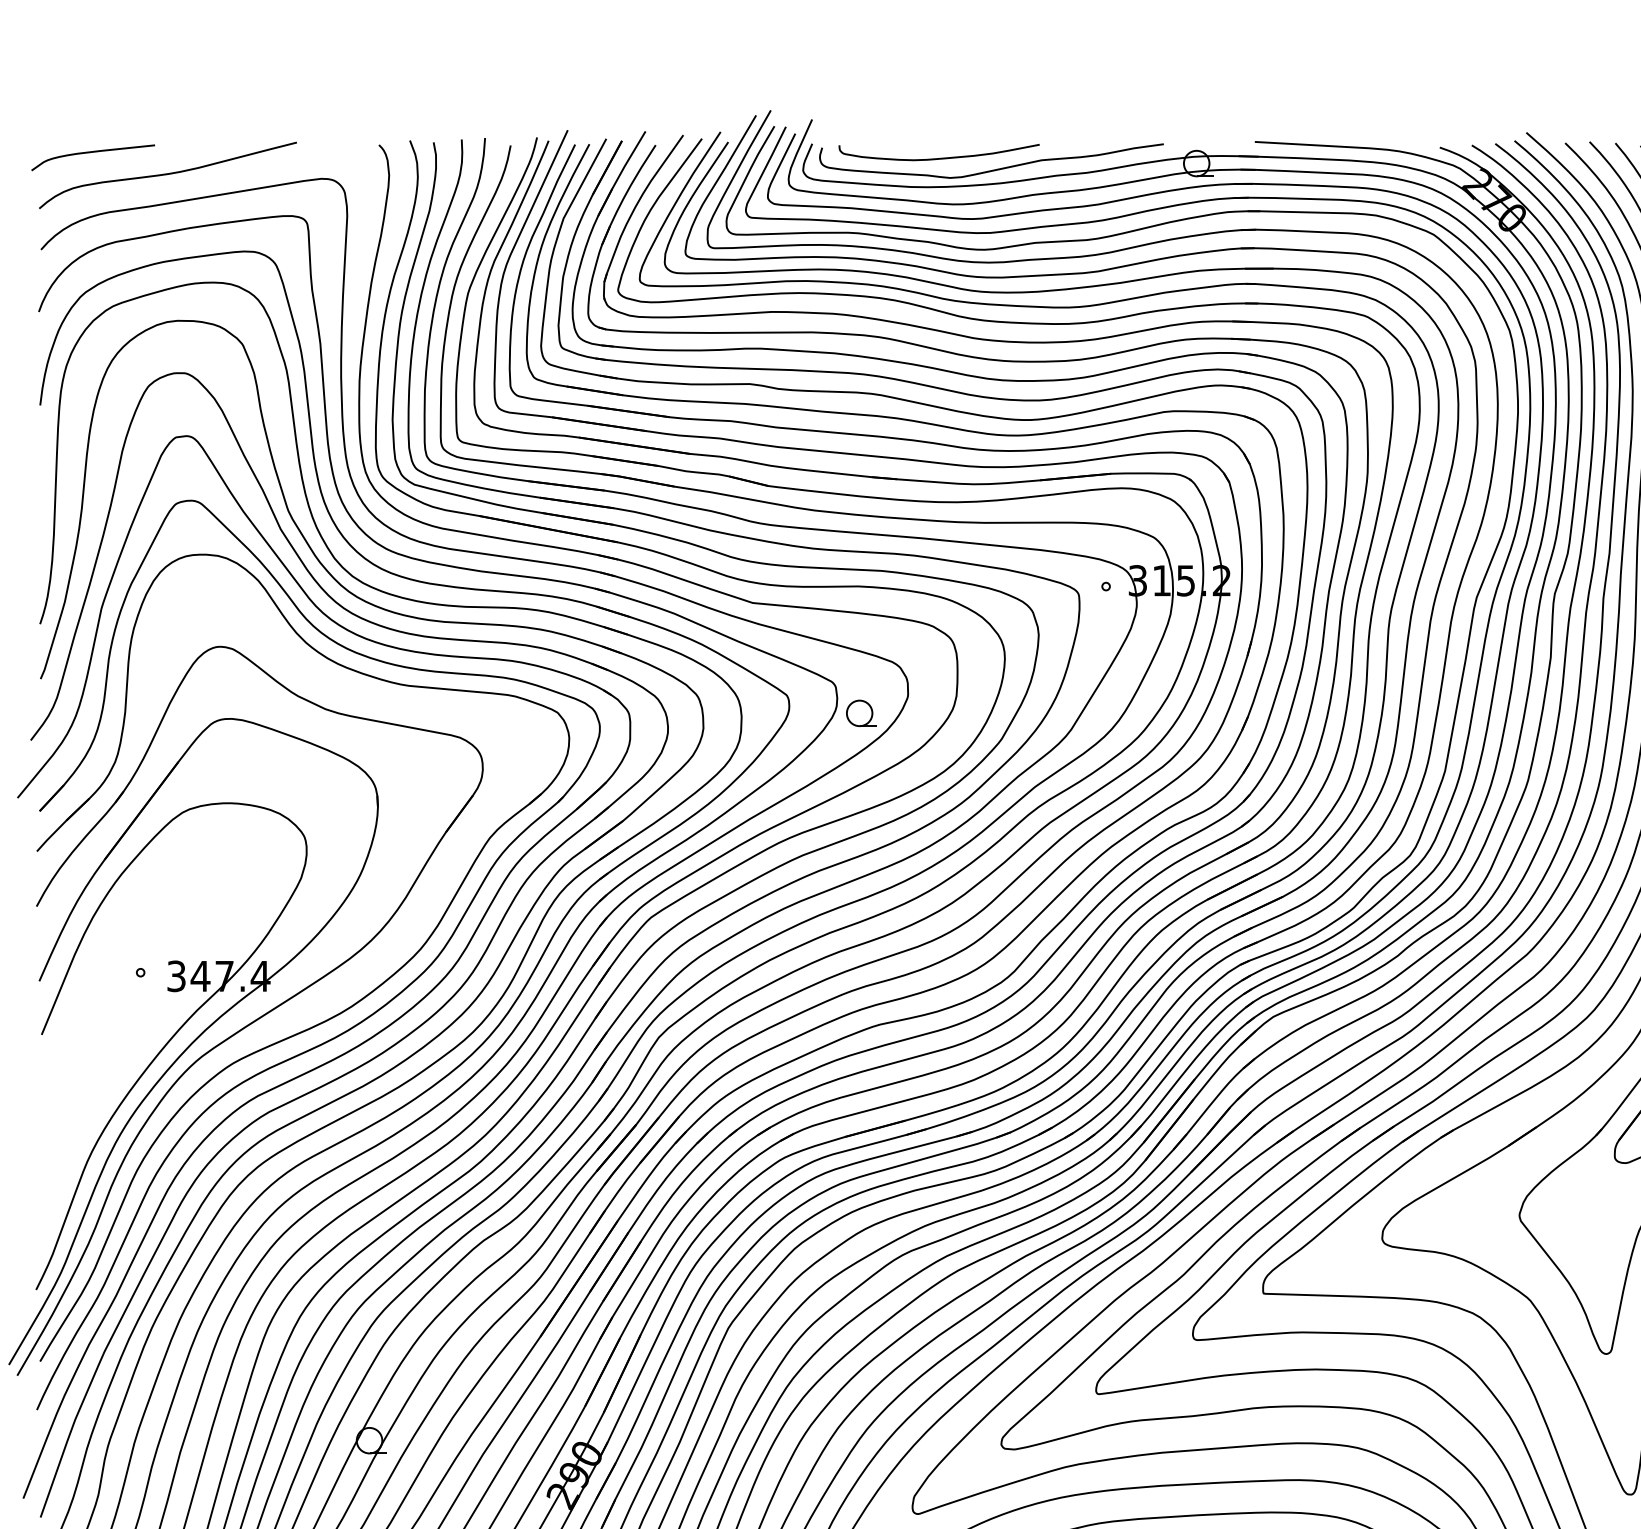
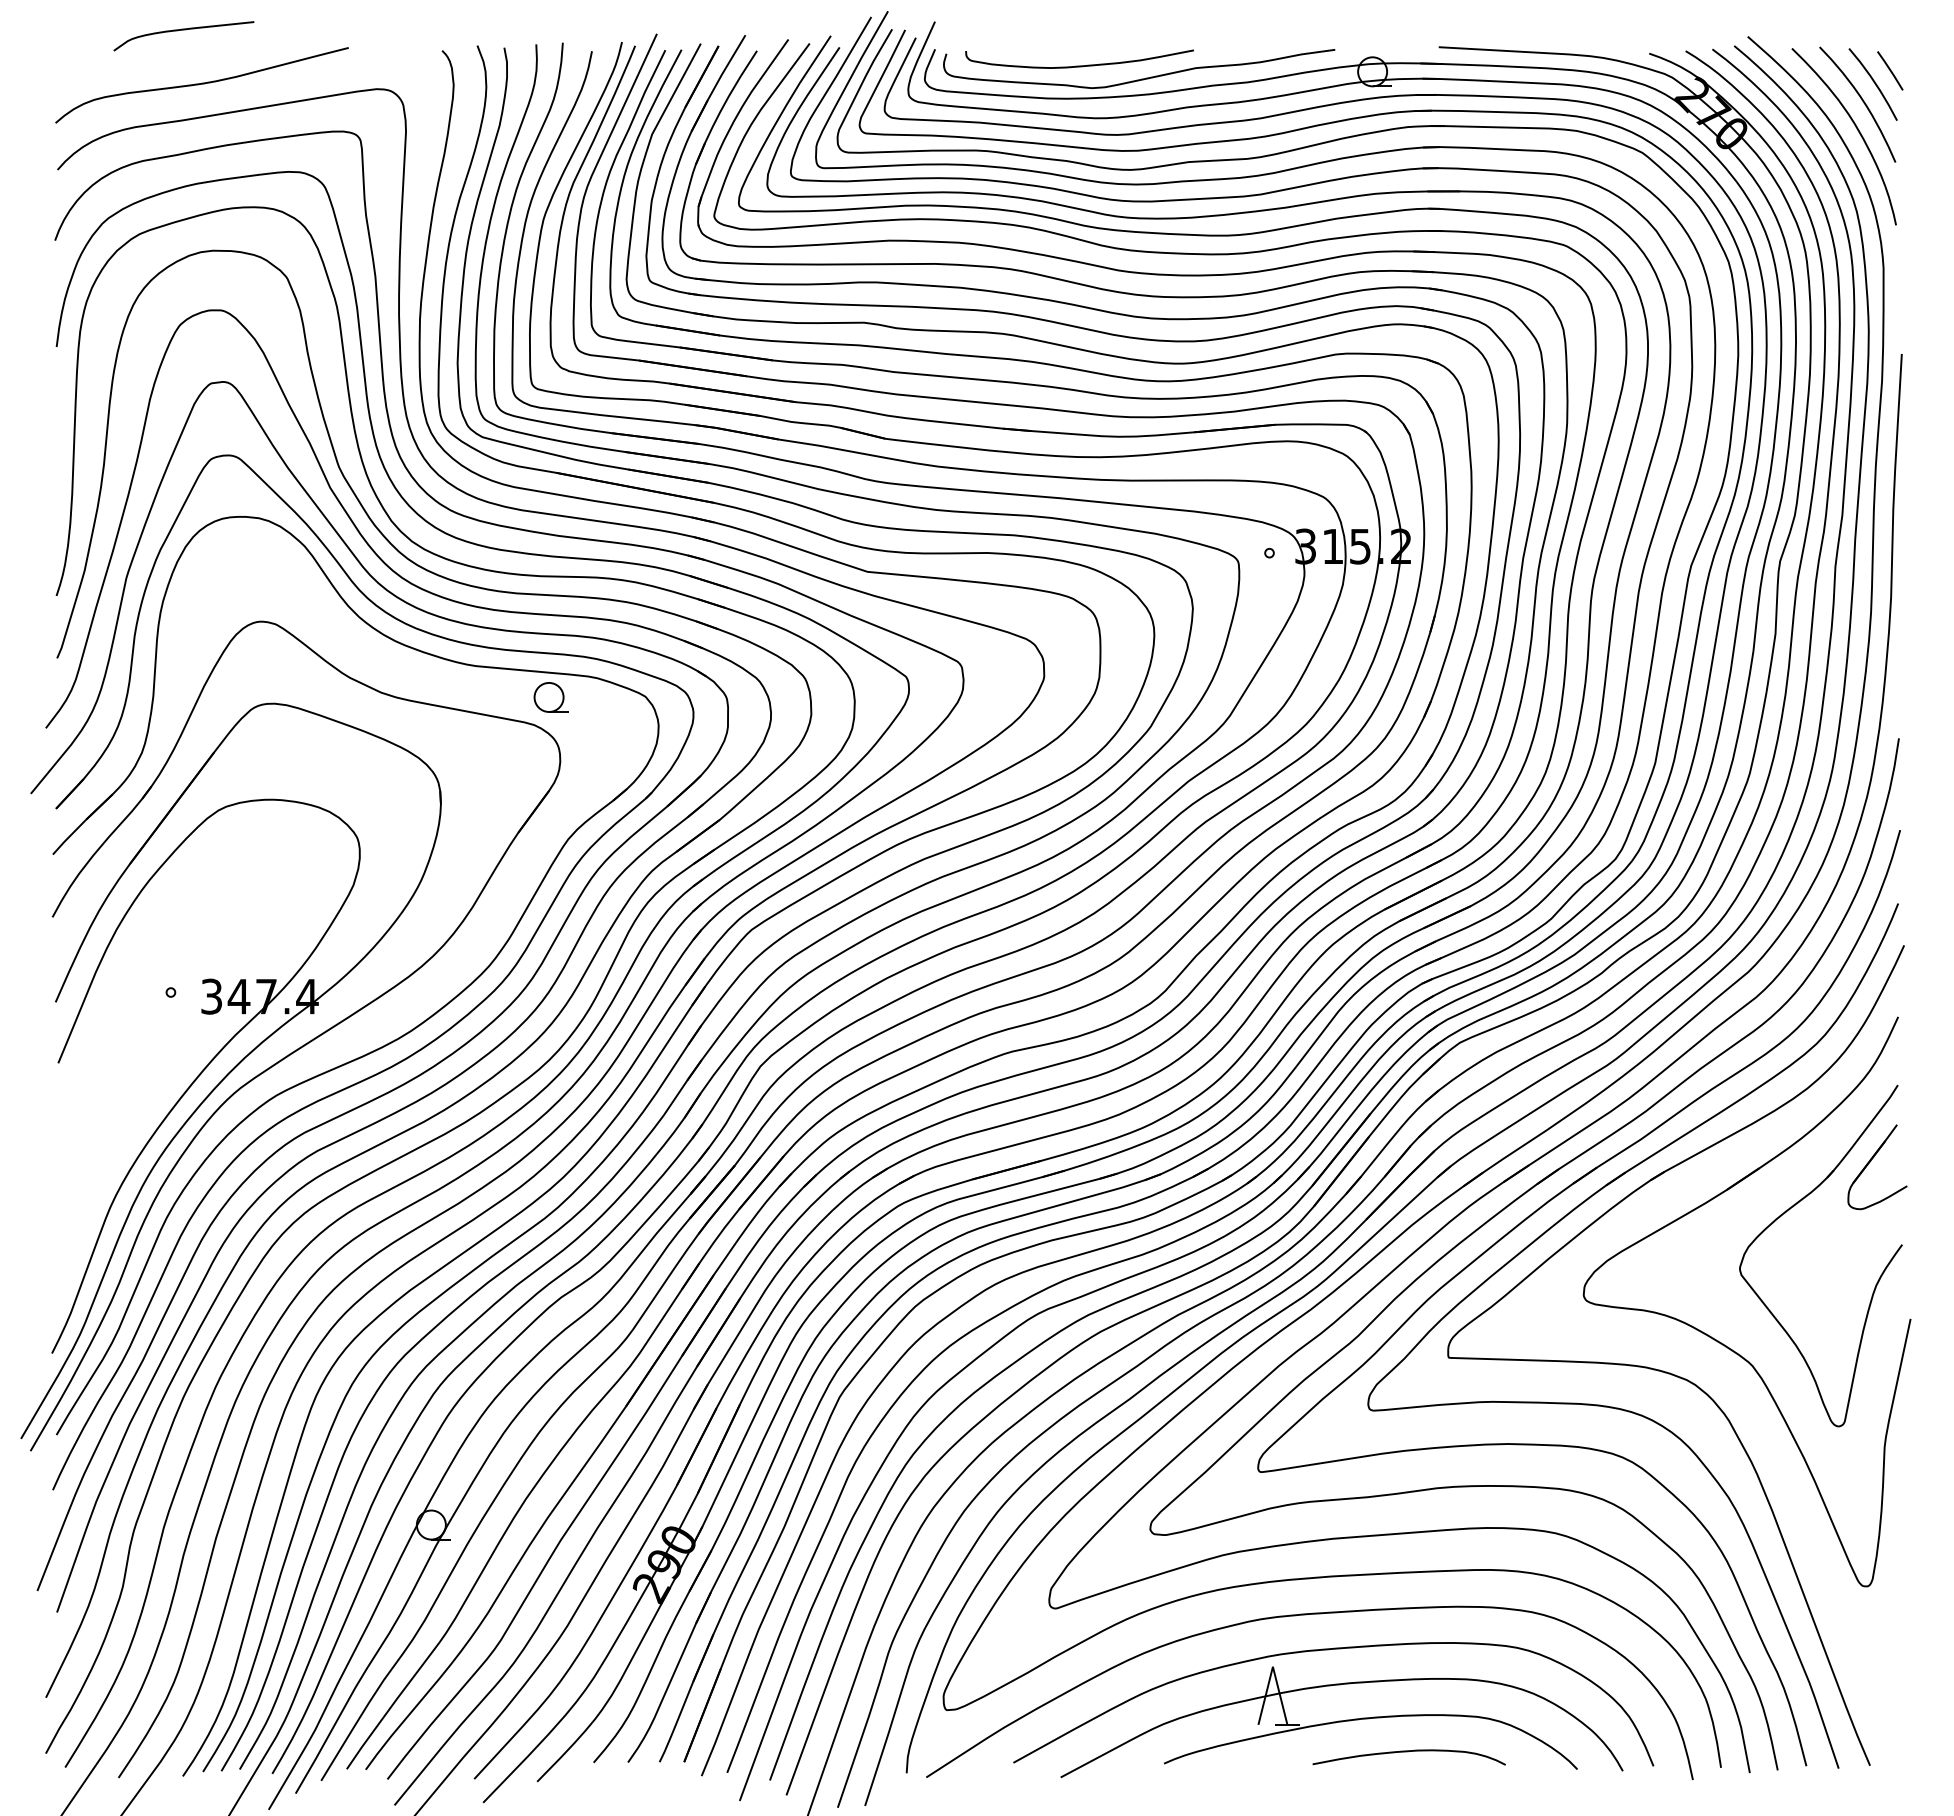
curve: (92, 152) -> (183, 30), moved
part: (860, 713) -> (550, 697), moved

